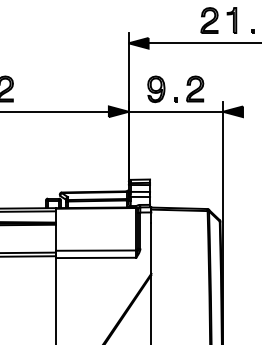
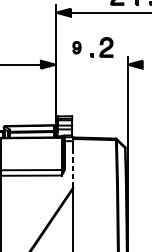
part: (156, 89) -> (77, 47), size x0.6
line: (175, 111) -> (91, 64), removed
line: (151, 247) -> (73, 167), solid -> dashed

